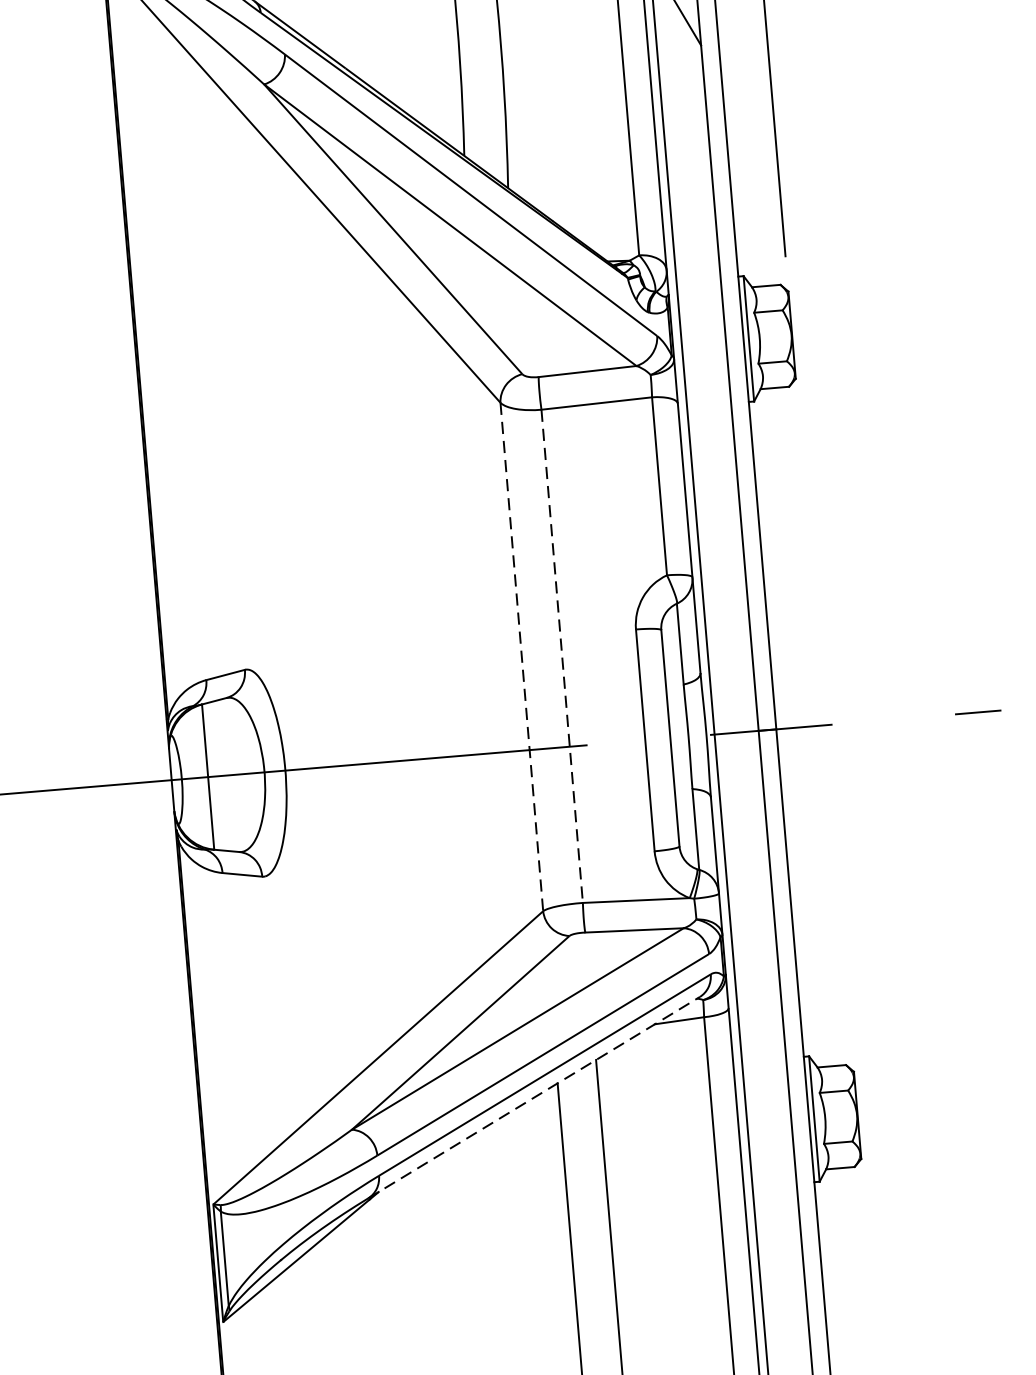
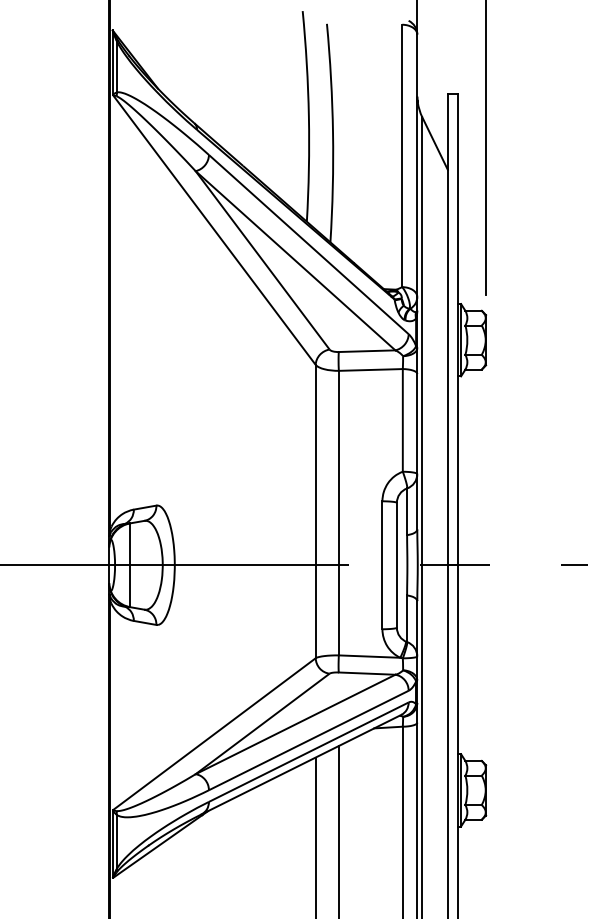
line: (521, 656) -> (315, 511), dashed -> solid
line: (561, 657) -> (338, 513), dashed -> solid
line: (534, 1097) -> (301, 764), dashed -> solid

